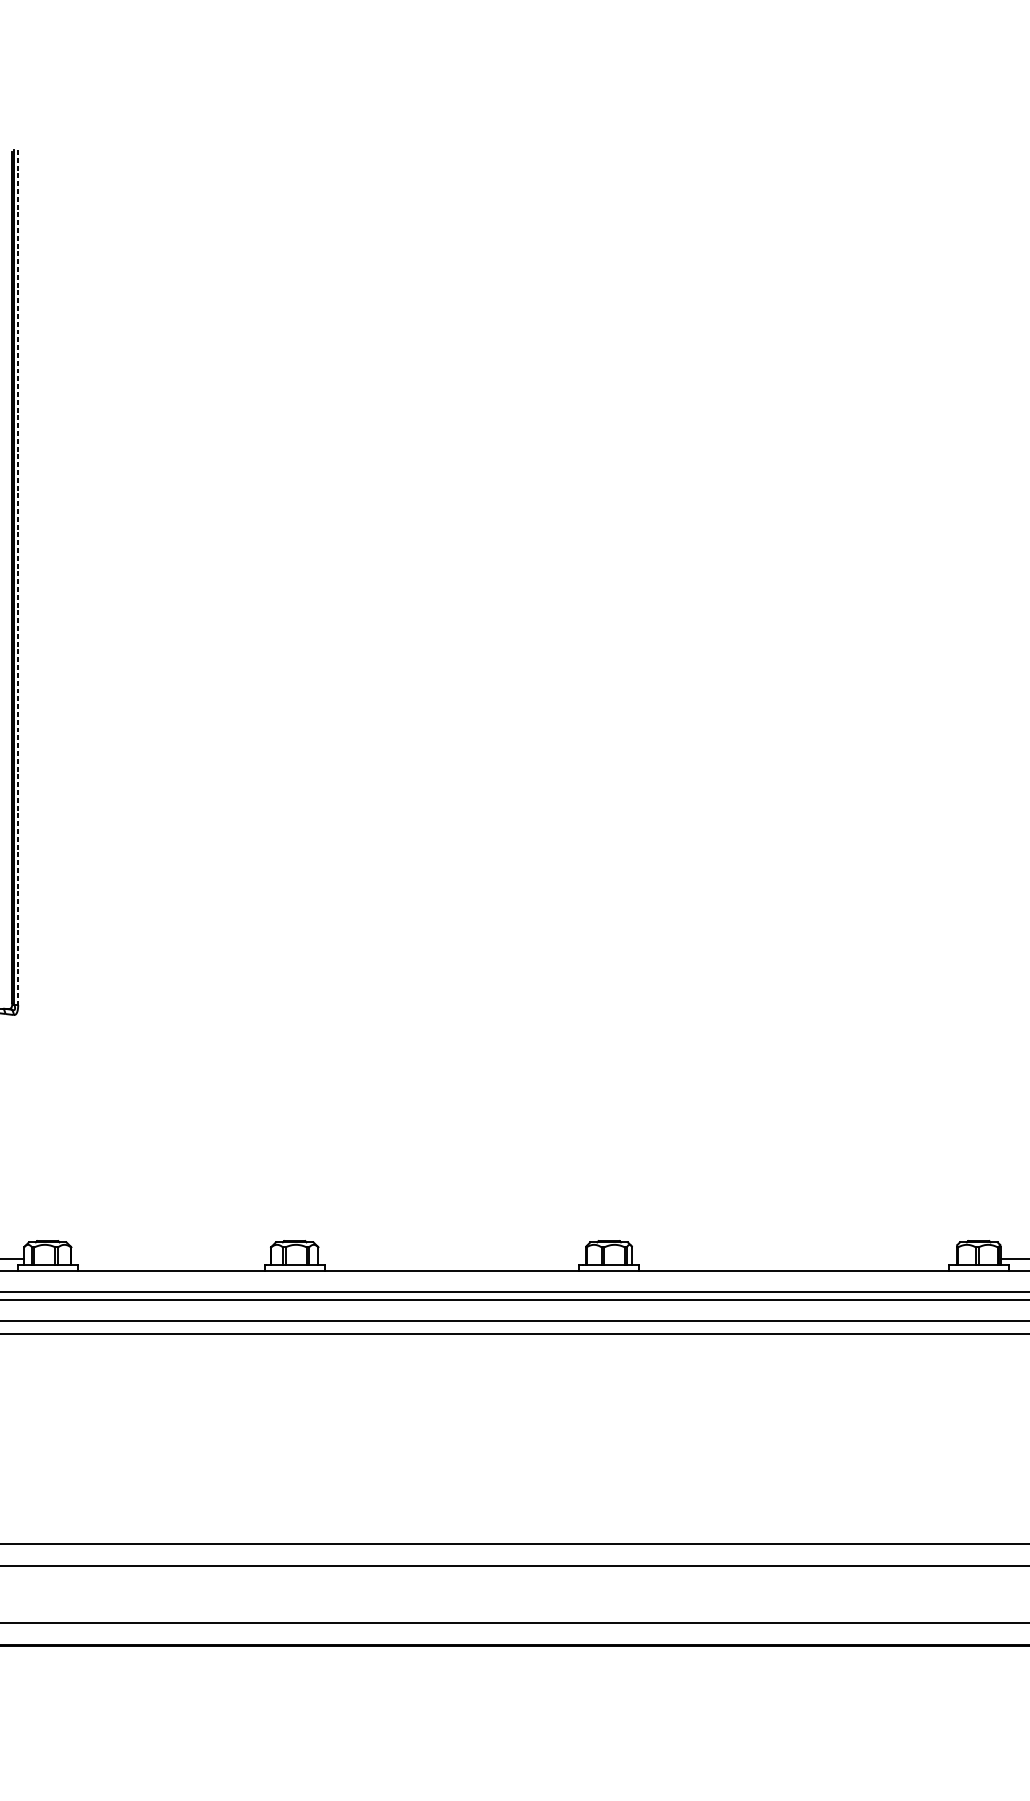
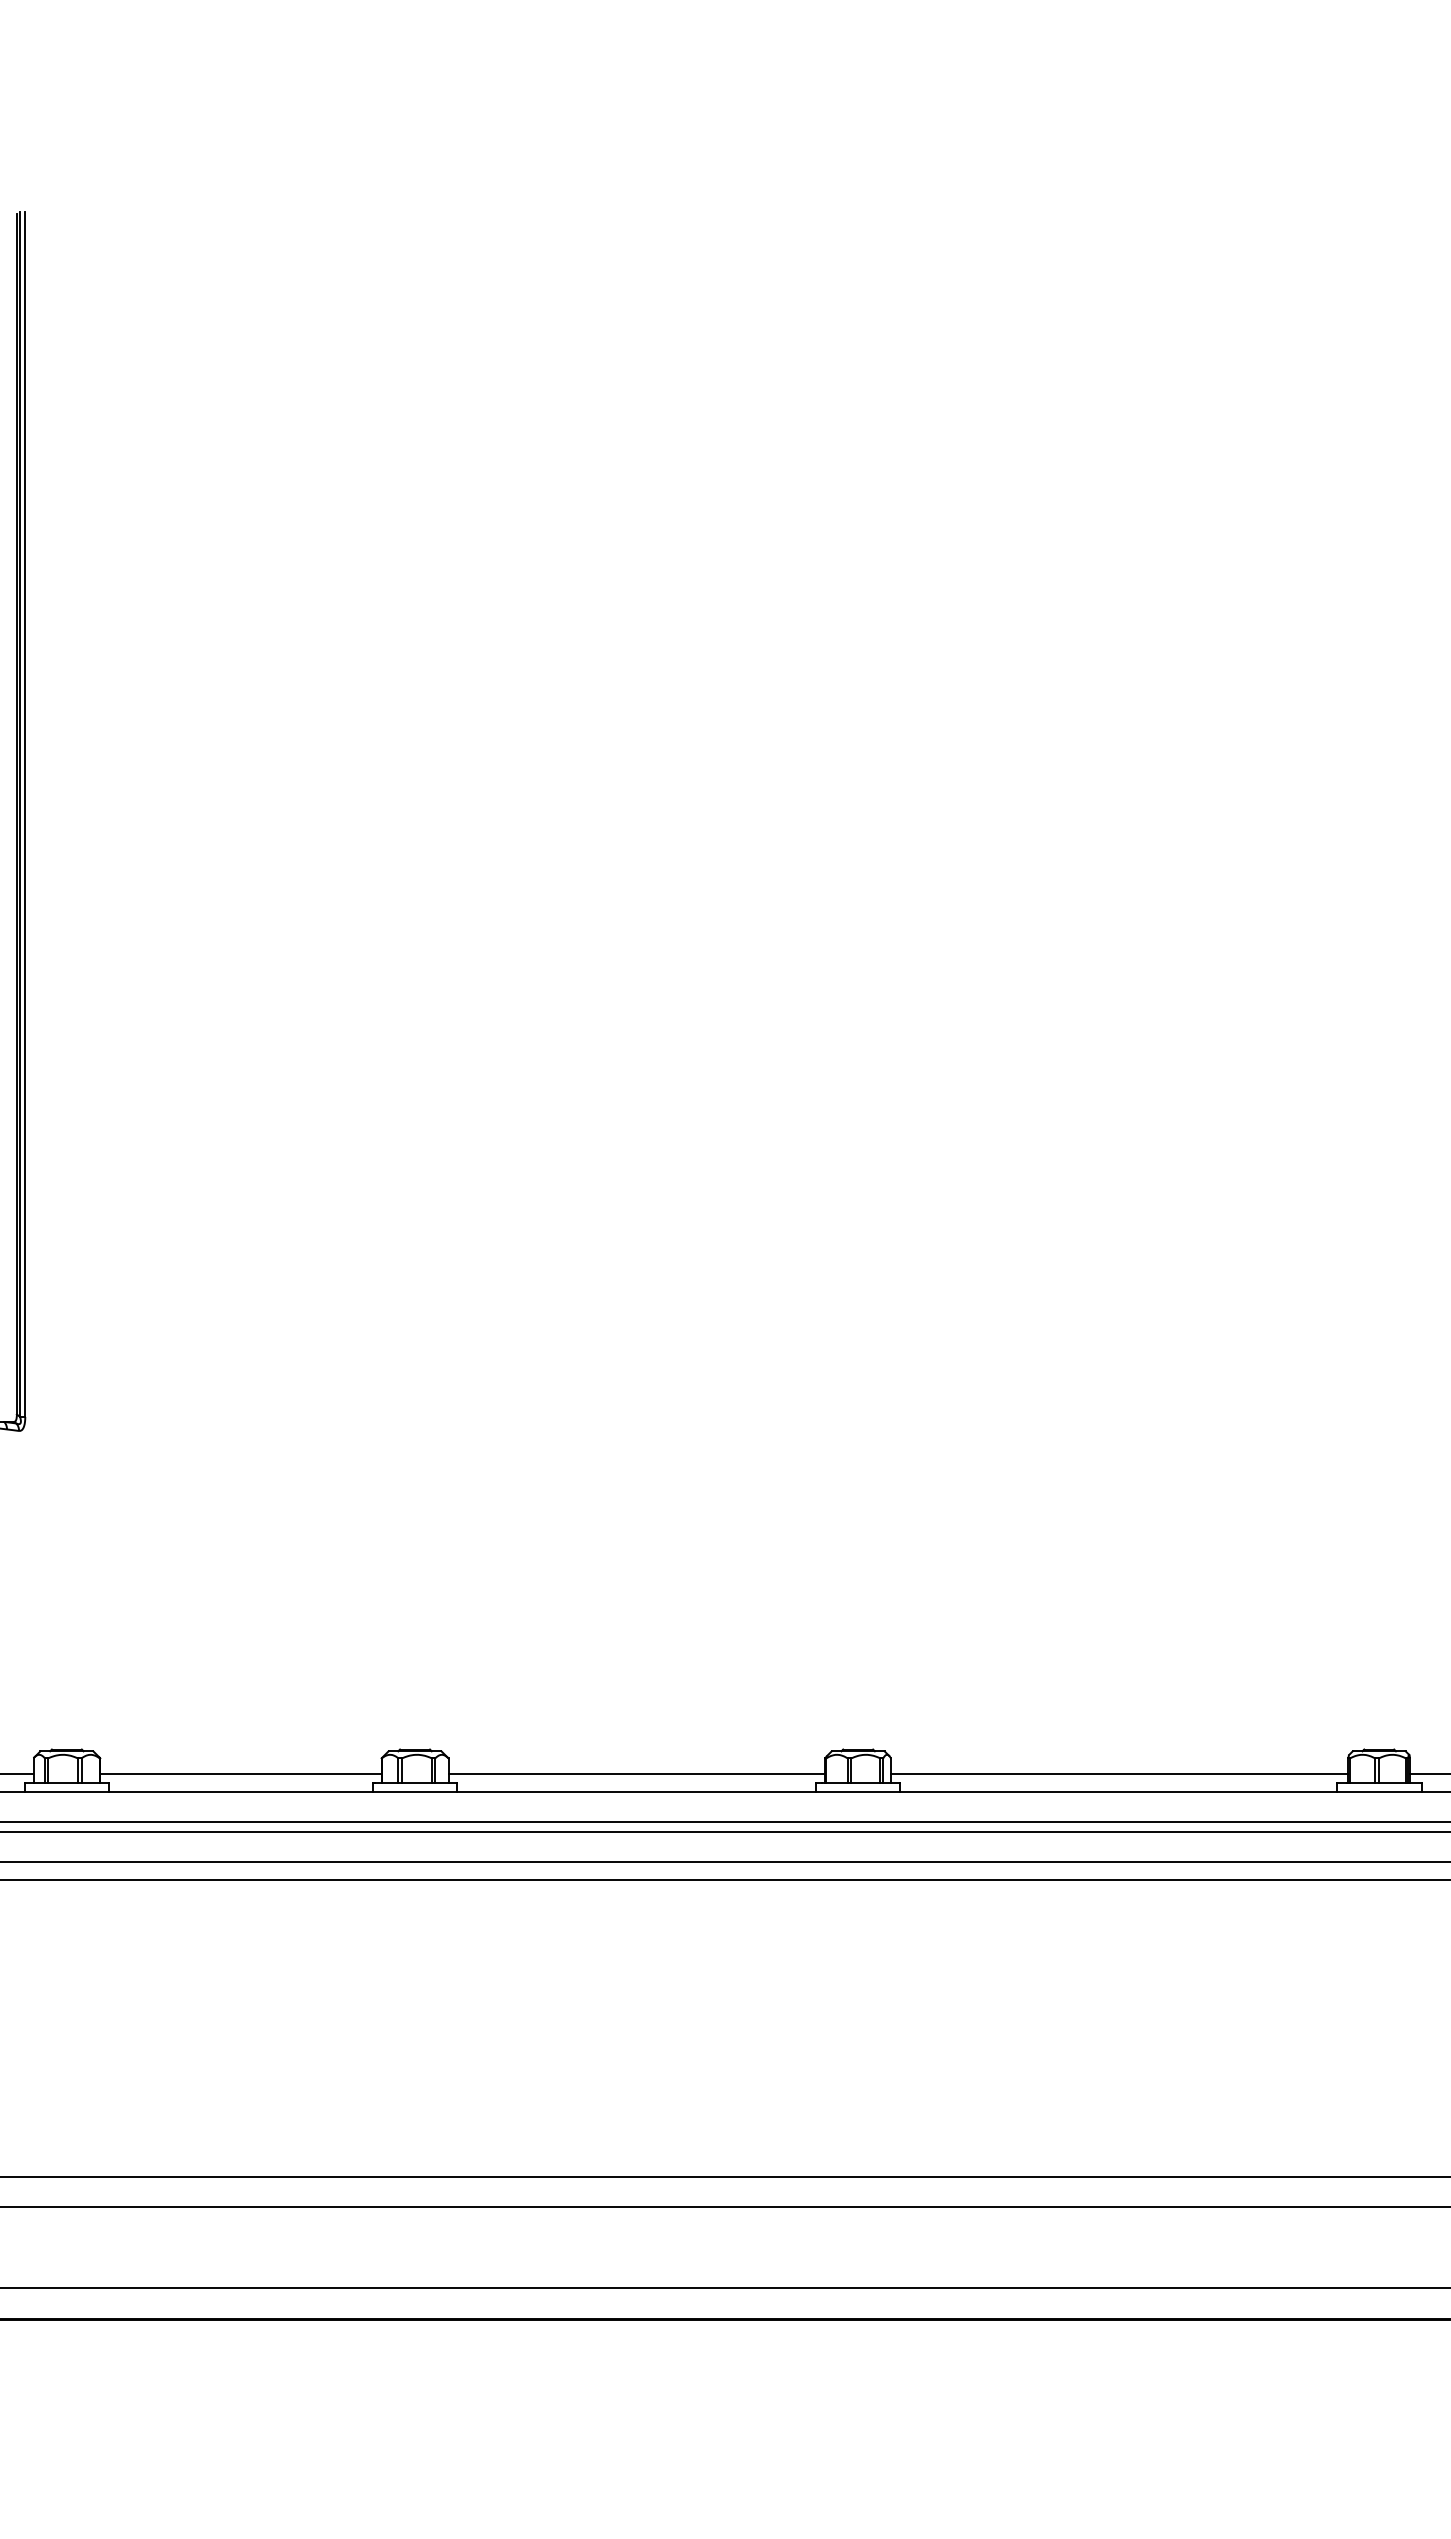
line: (18, 577) -> (25, 814), dashed -> solid
line: (170, 1258) -> (240, 1774), added
line: (451, 1258) -> (636, 1774), added
line: (794, 1258) -> (1119, 1774), added

